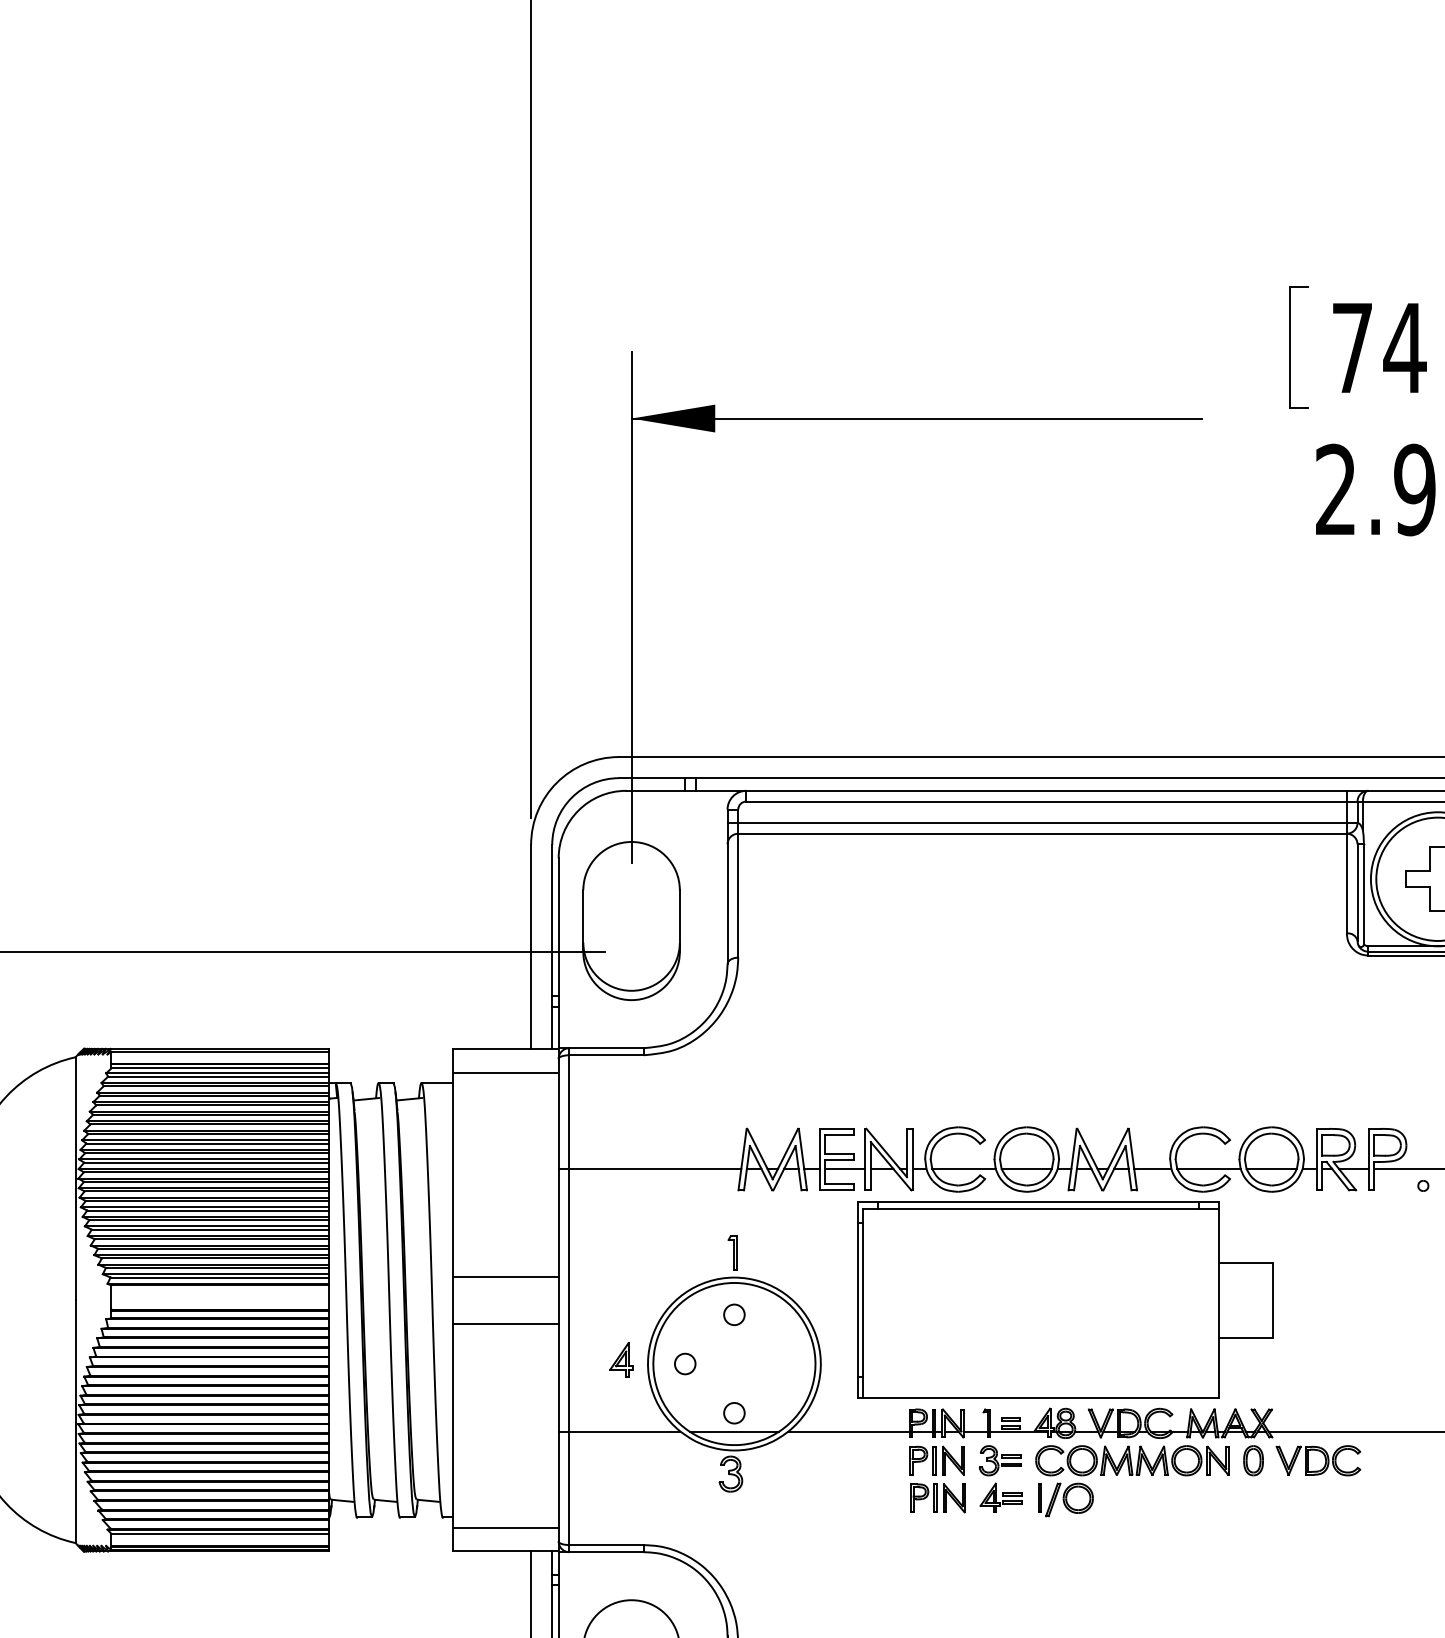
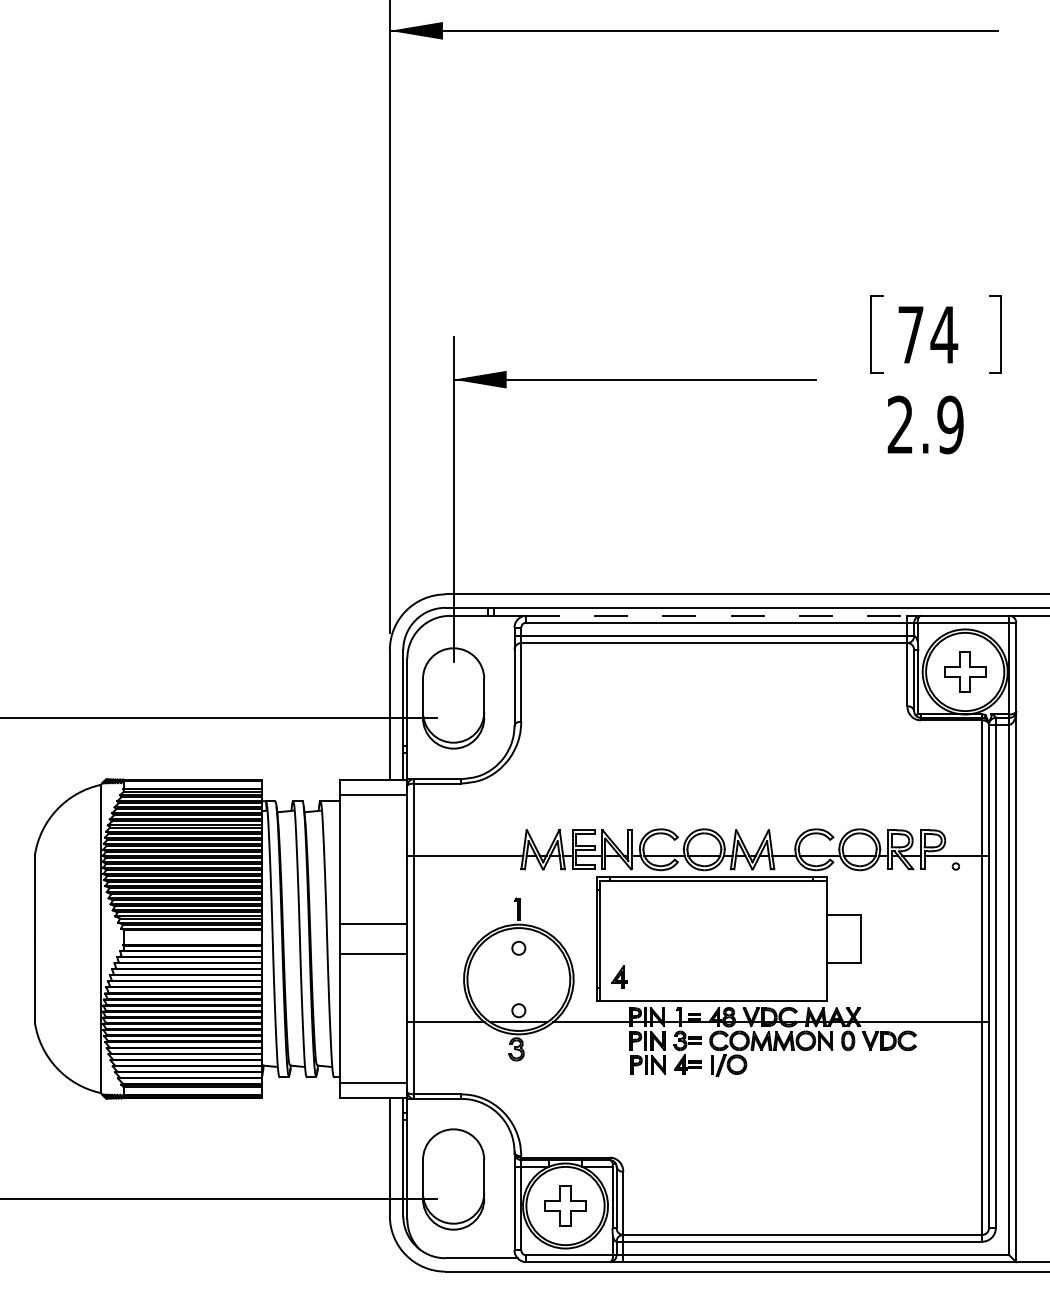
line: (1047, 790) -> (717, 615), solid -> dashed
part: (621, 1359) -> (619, 976), moved
circle: (685, 1364) -> (487, 979), removed

